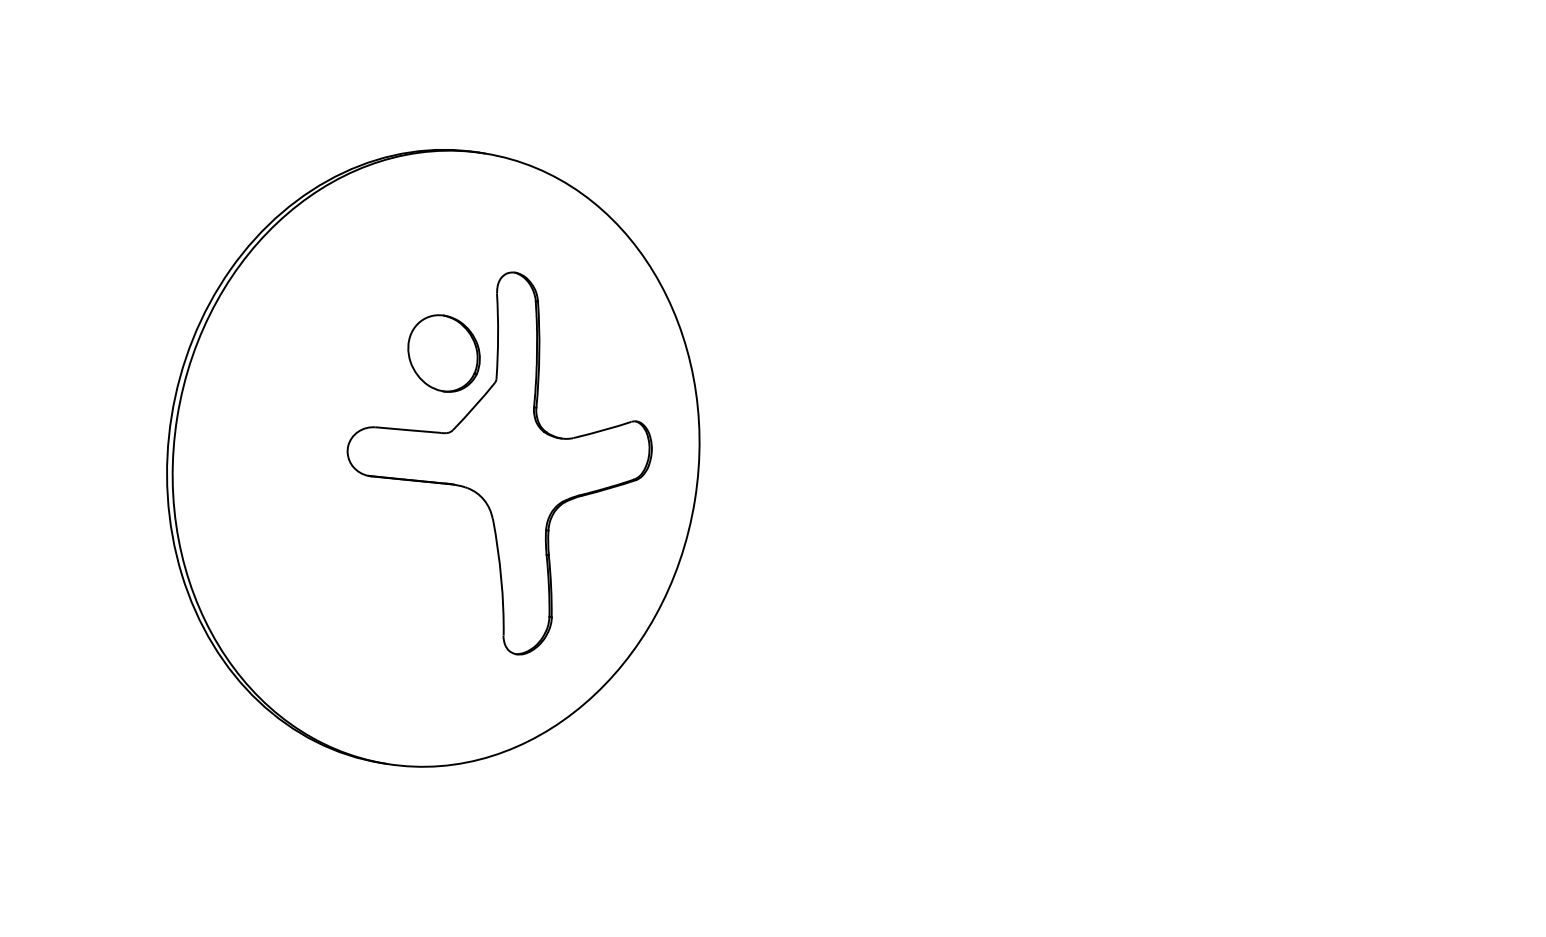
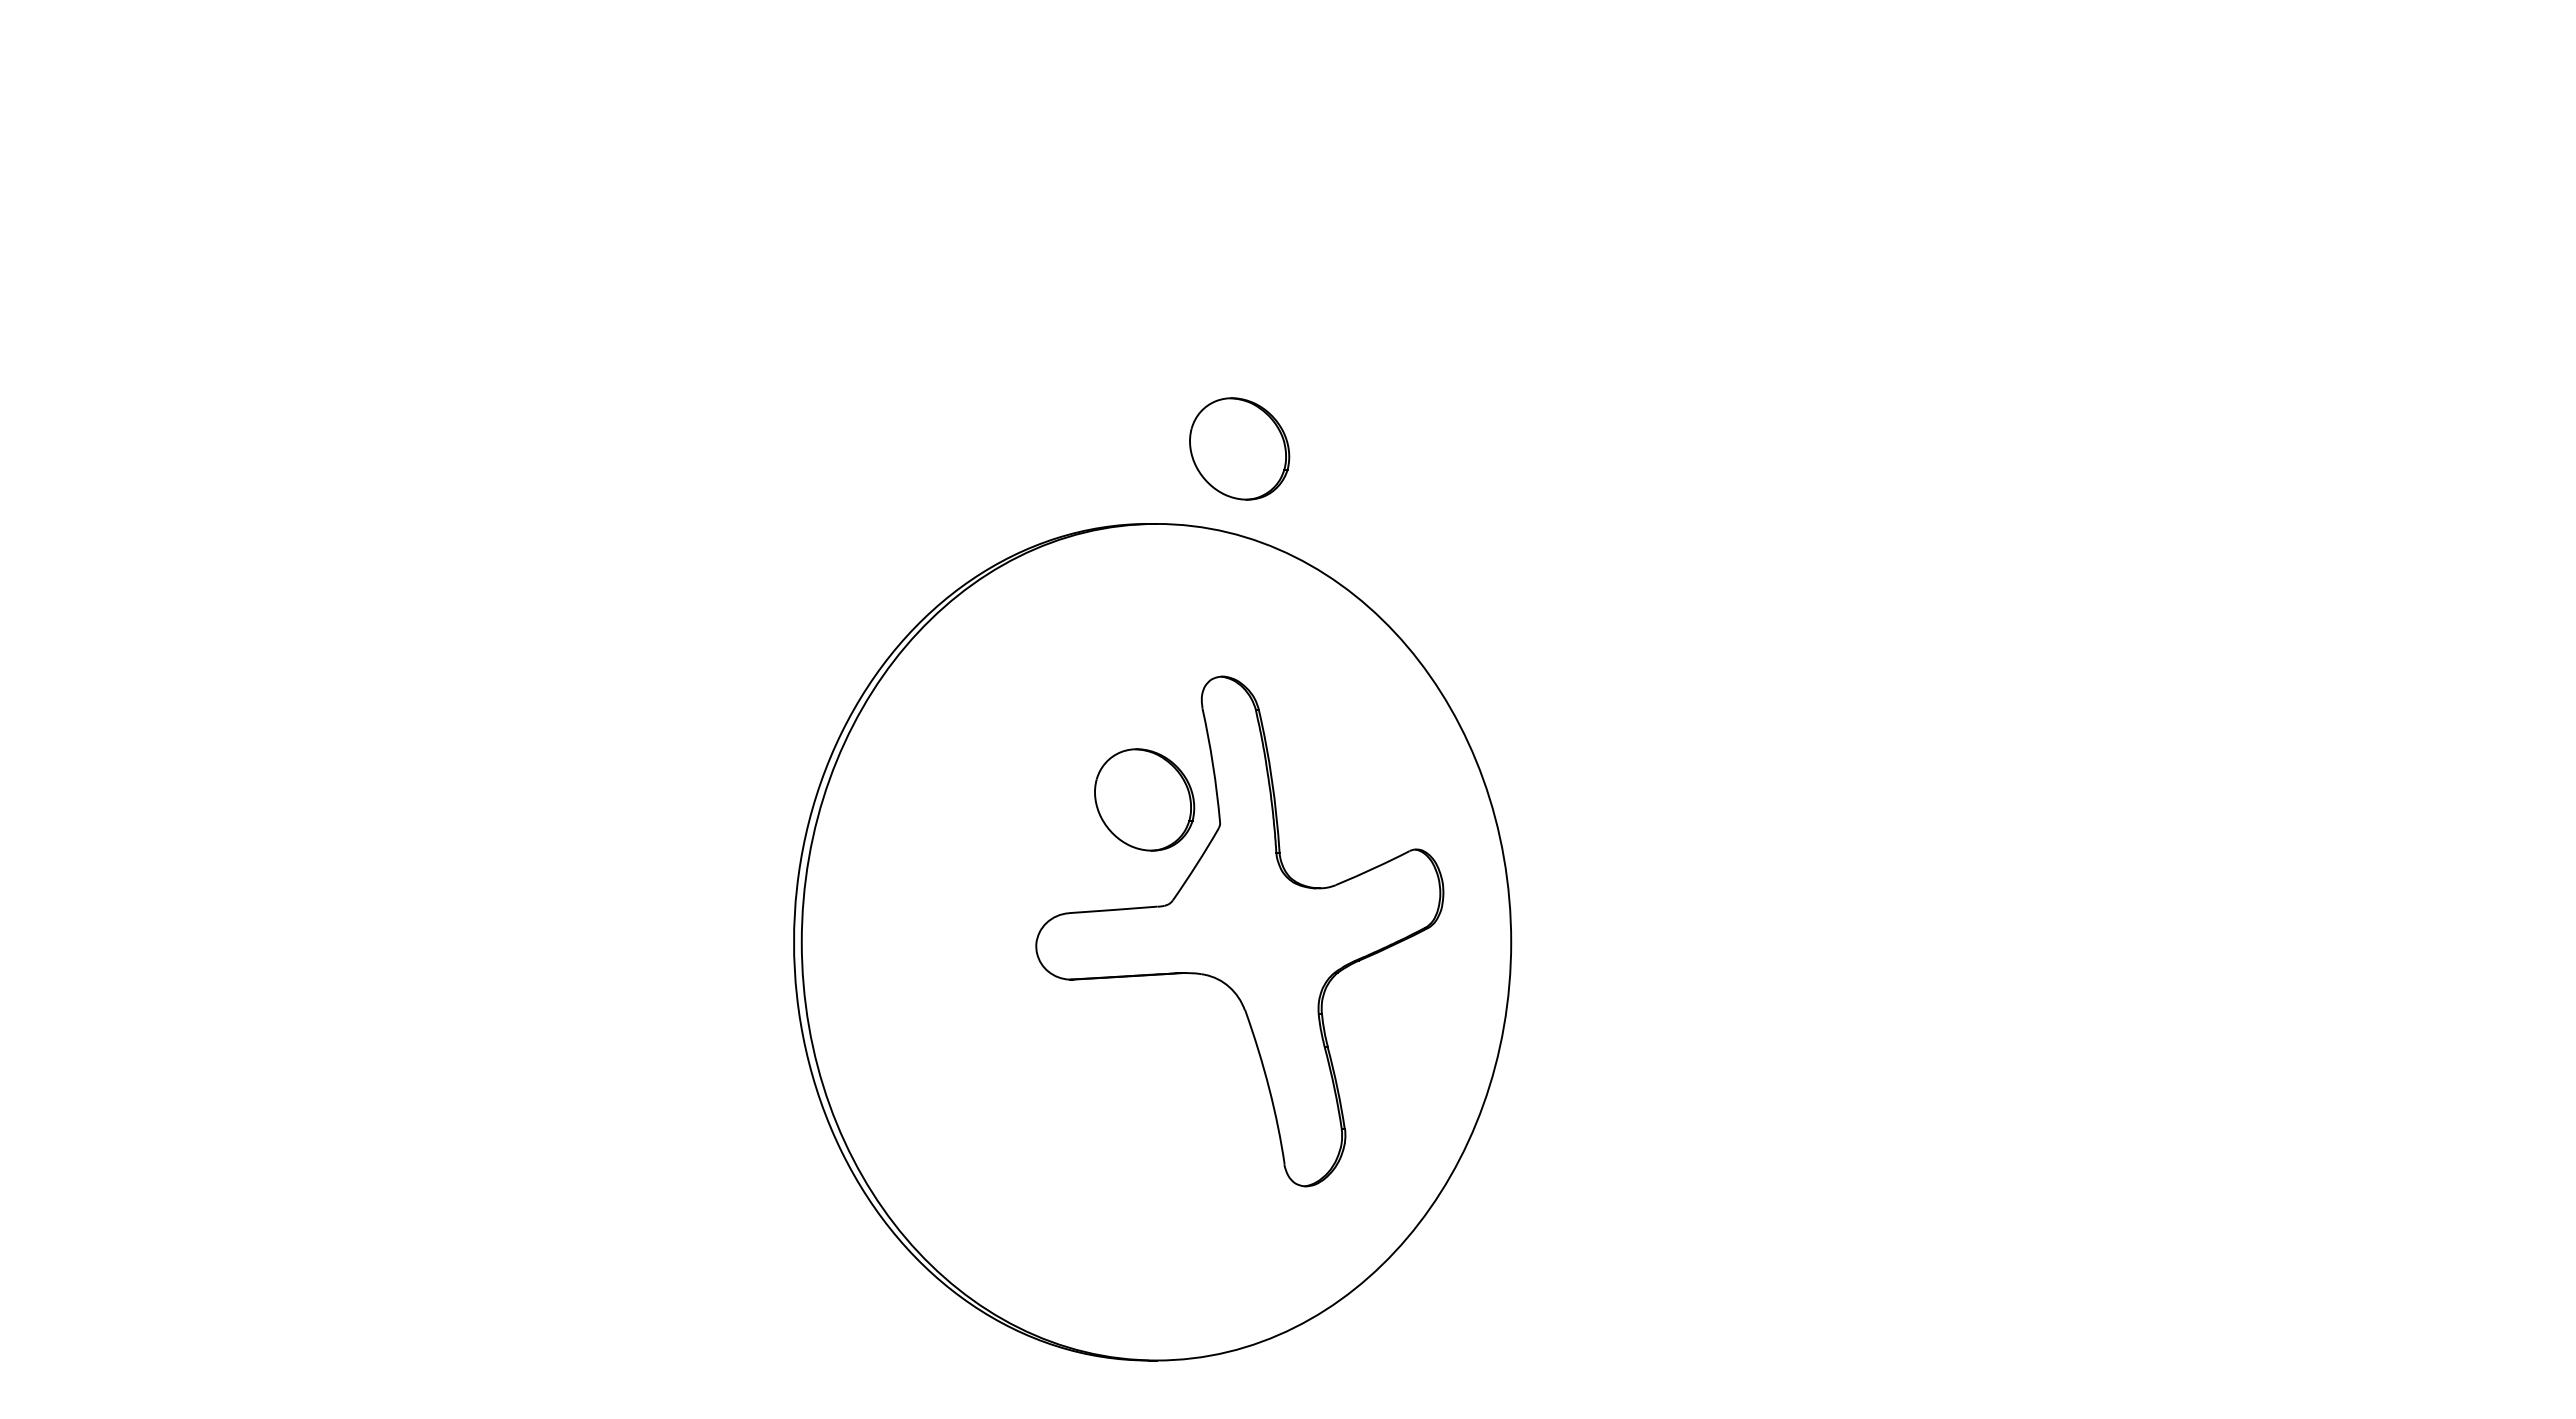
part: (554, 108) -> (1239, 448), added

